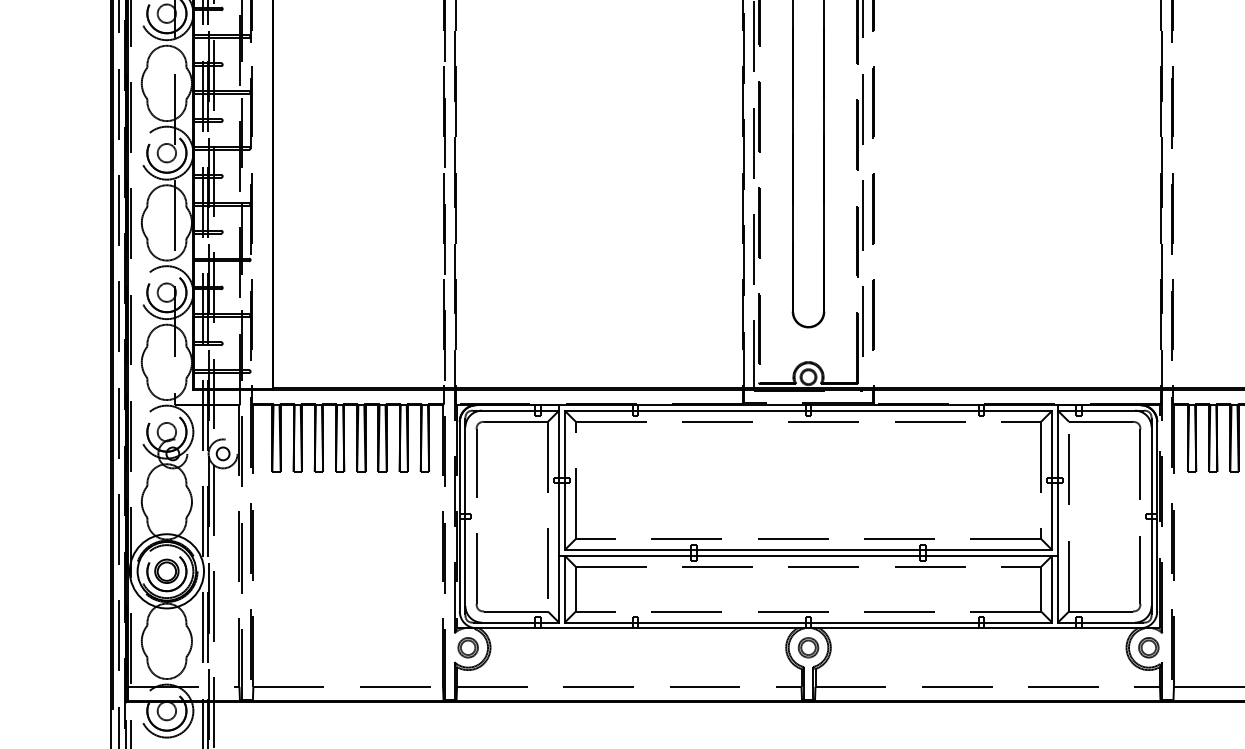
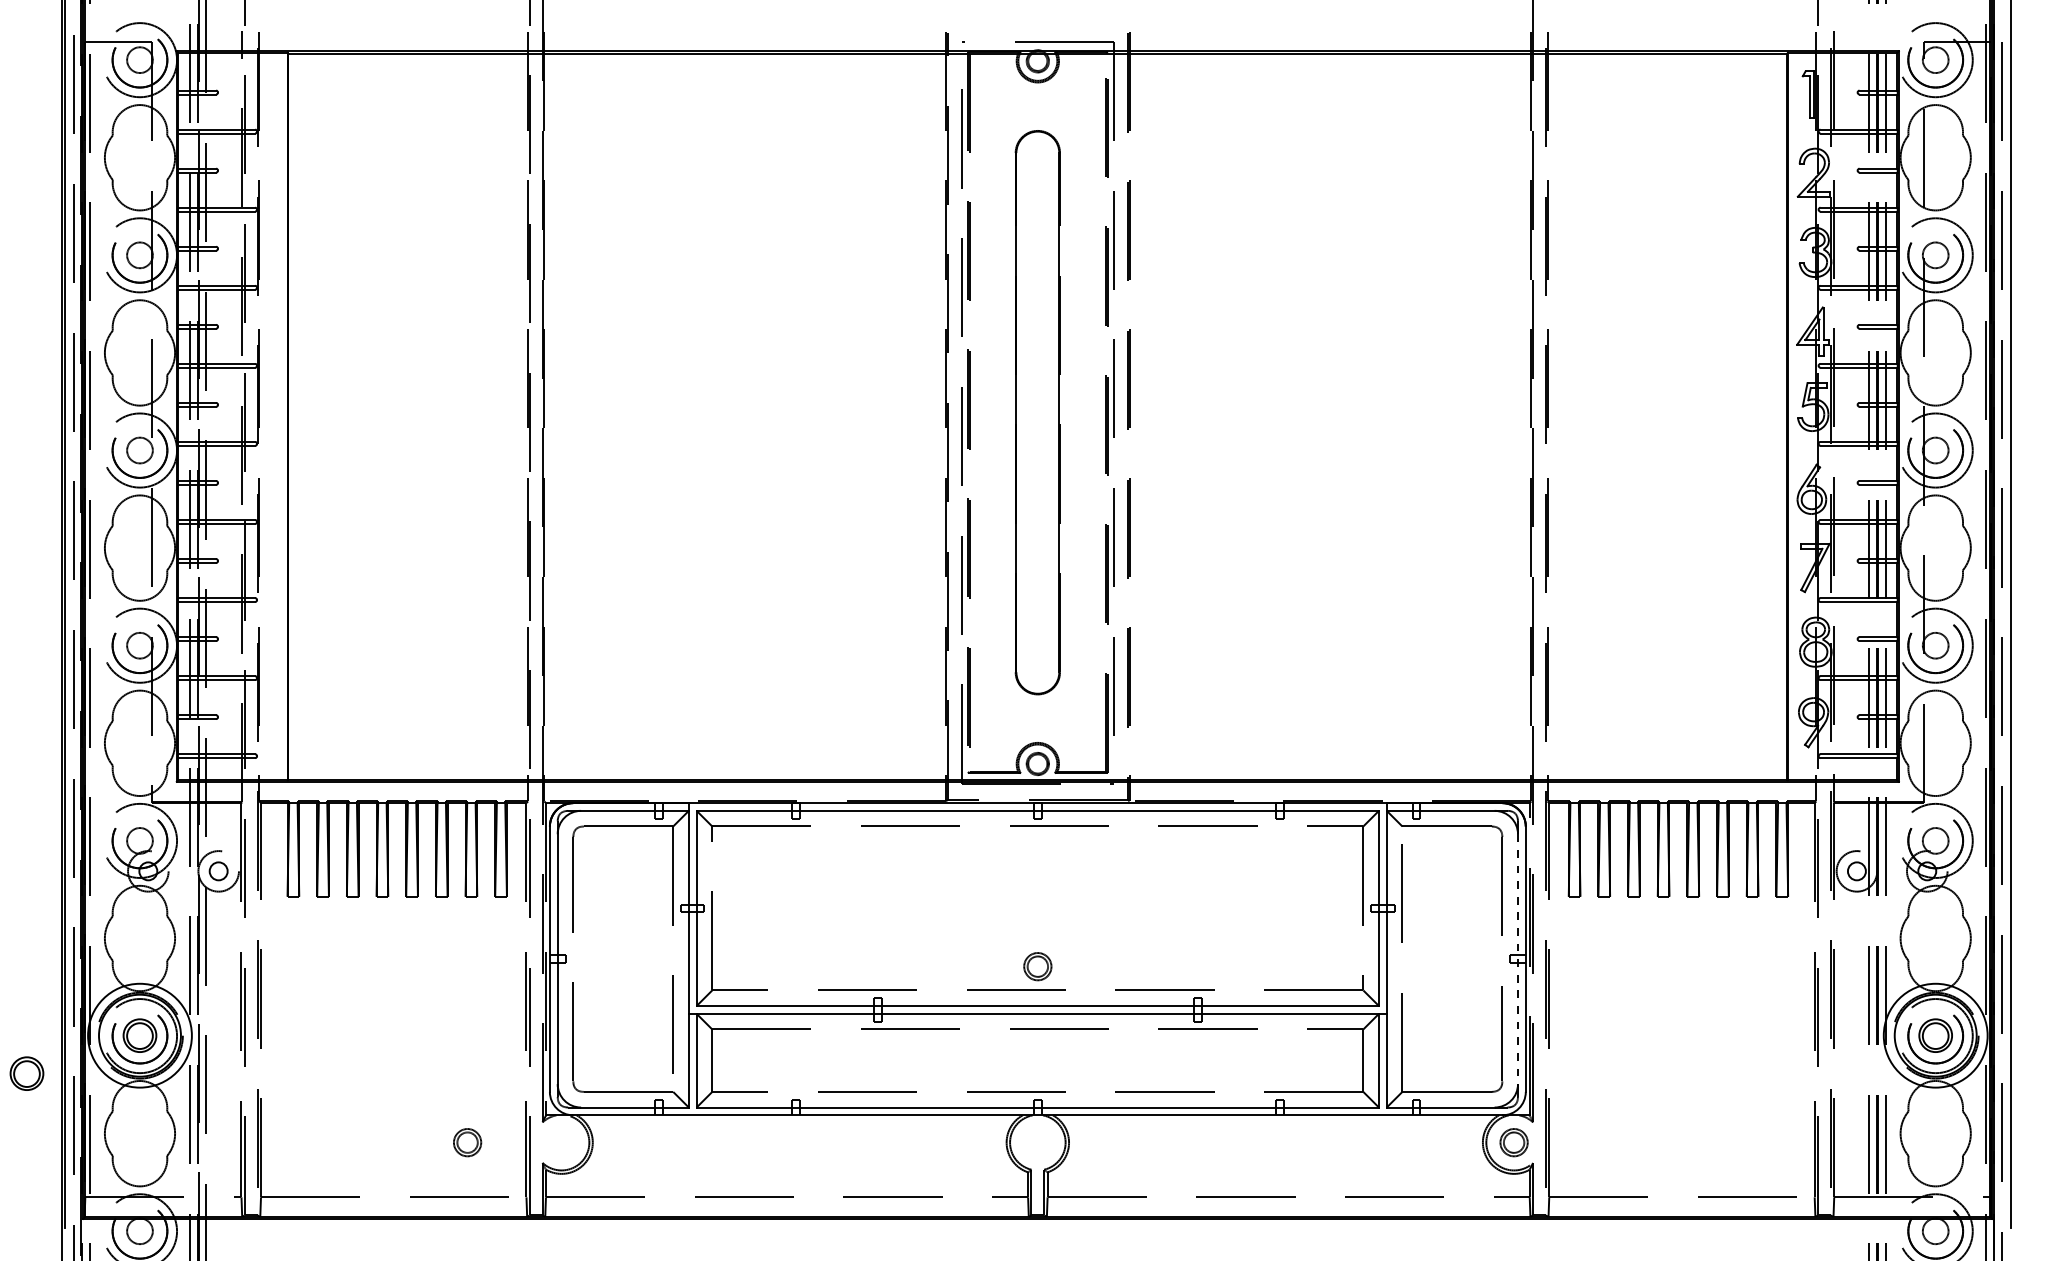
line: (1151, 516) -> (1518, 959), solid -> dashed
part: (85, 598) -> (26, 1073), added
part: (468, 647) -> (467, 1142), moved
part: (808, 647) -> (1037, 966), moved

